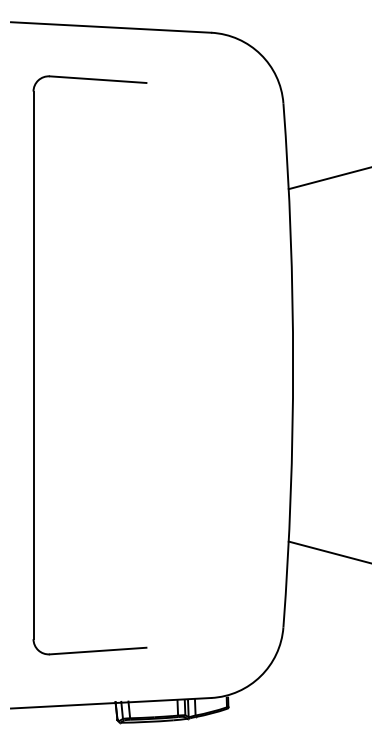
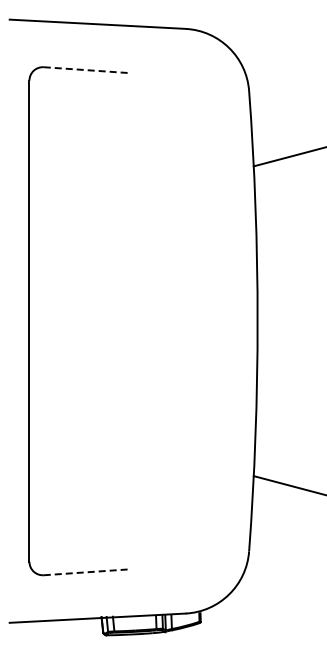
line: (98, 80) -> (86, 70), solid -> dashed
line: (98, 651) -> (86, 572), solid -> dashed

